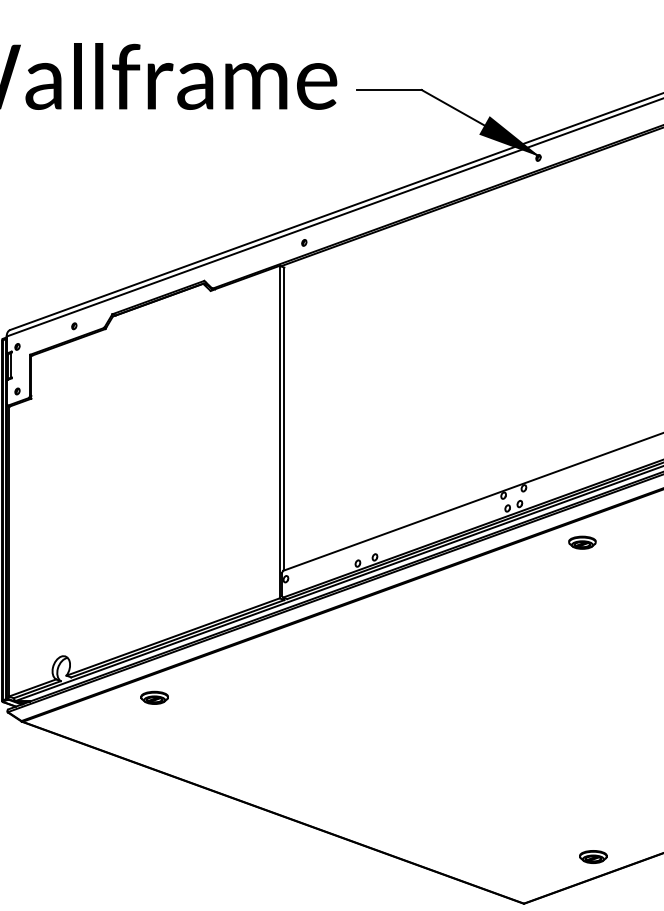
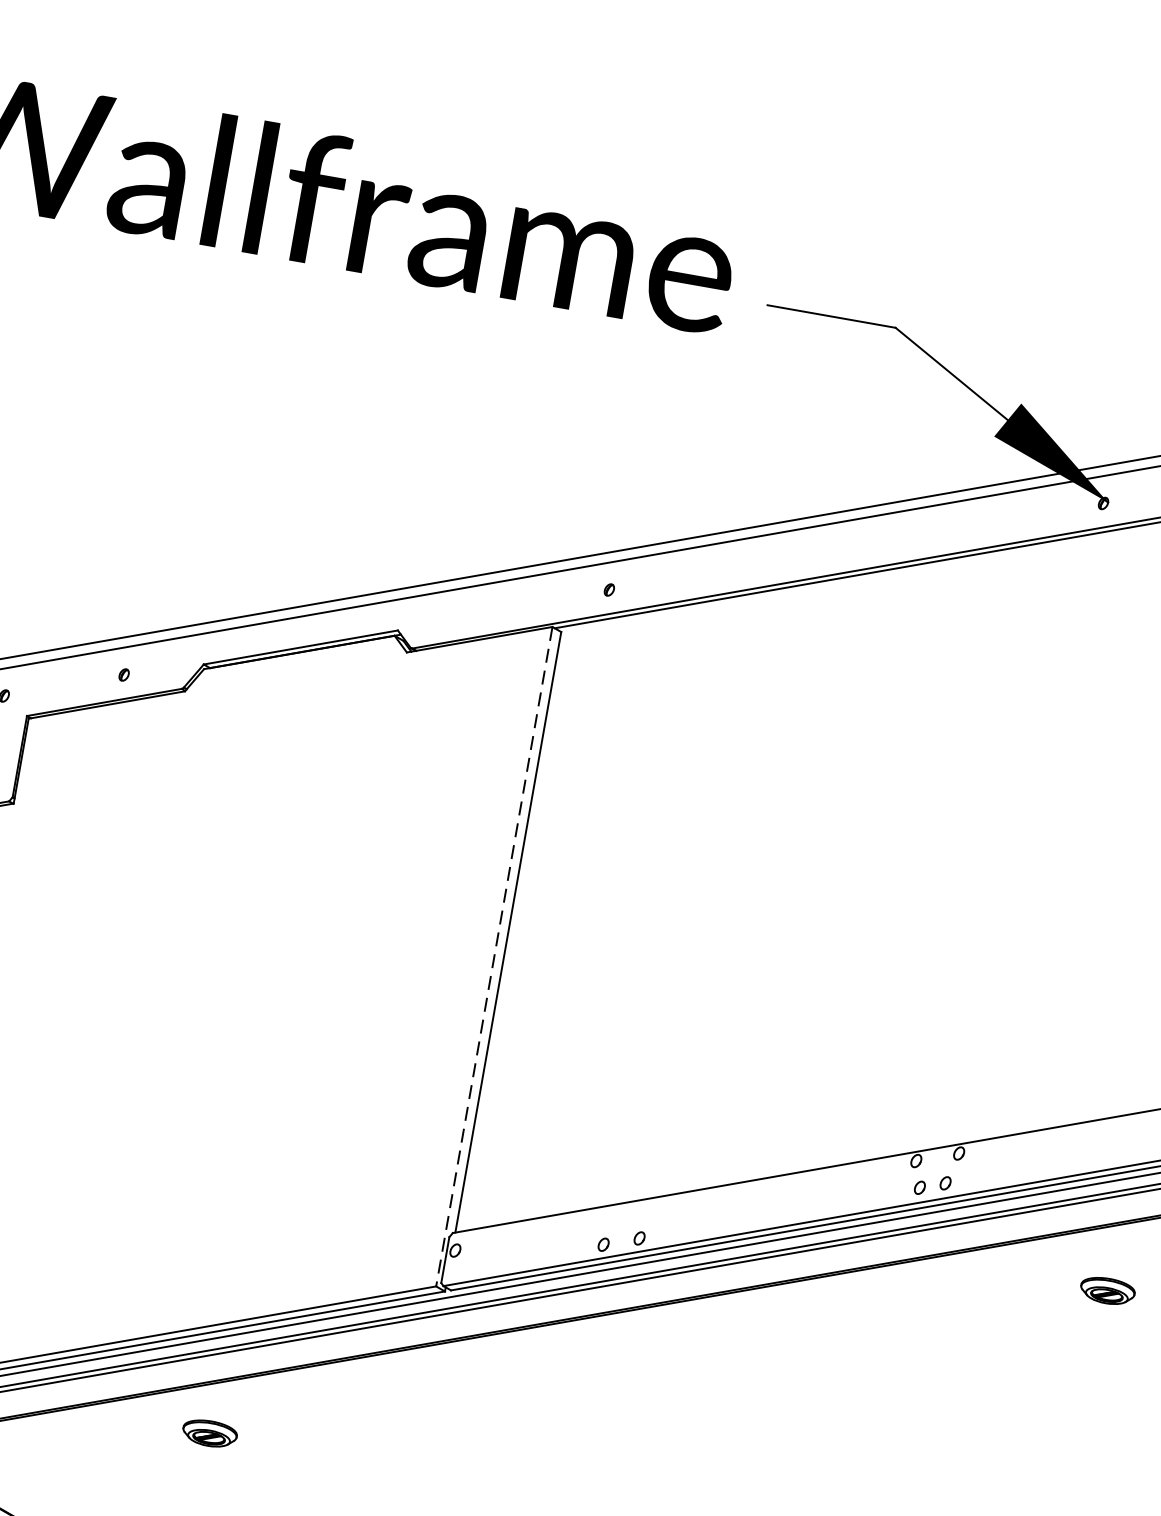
line: (279, 432) -> (493, 957), solid -> dashed
part: (582, 542) -> (1107, 1290), moved
part: (154, 697) -> (209, 1432), moved

